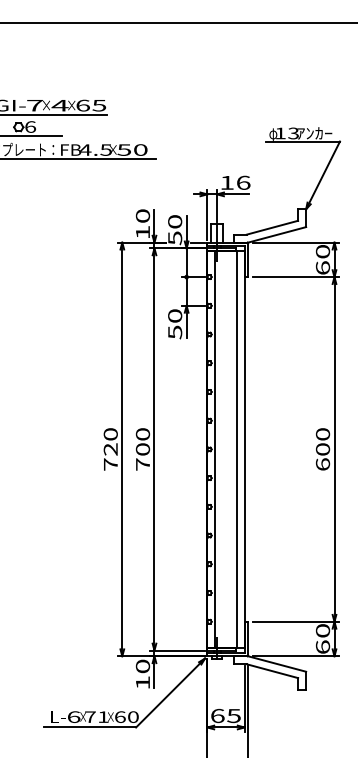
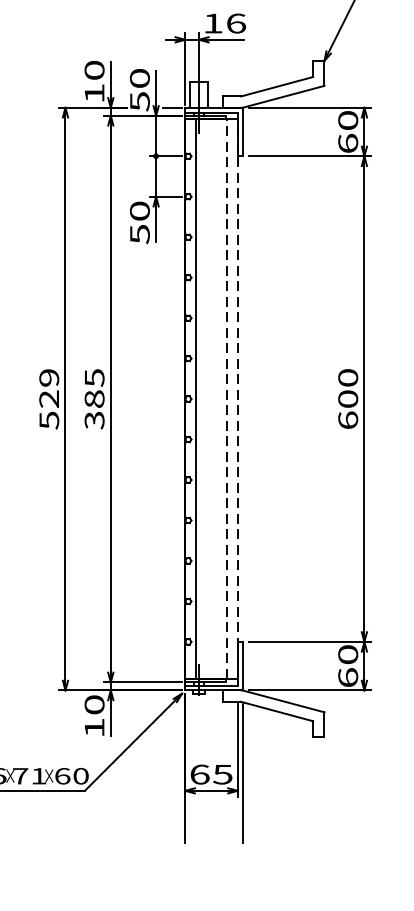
line: (236, 448) -> (226, 397), solid -> dashed
line: (244, 448) -> (237, 397), solid -> dashed
text: (110, 449) -> (48, 399), 720 -> 529
text: (142, 449) -> (93, 399), 700 -> 385

